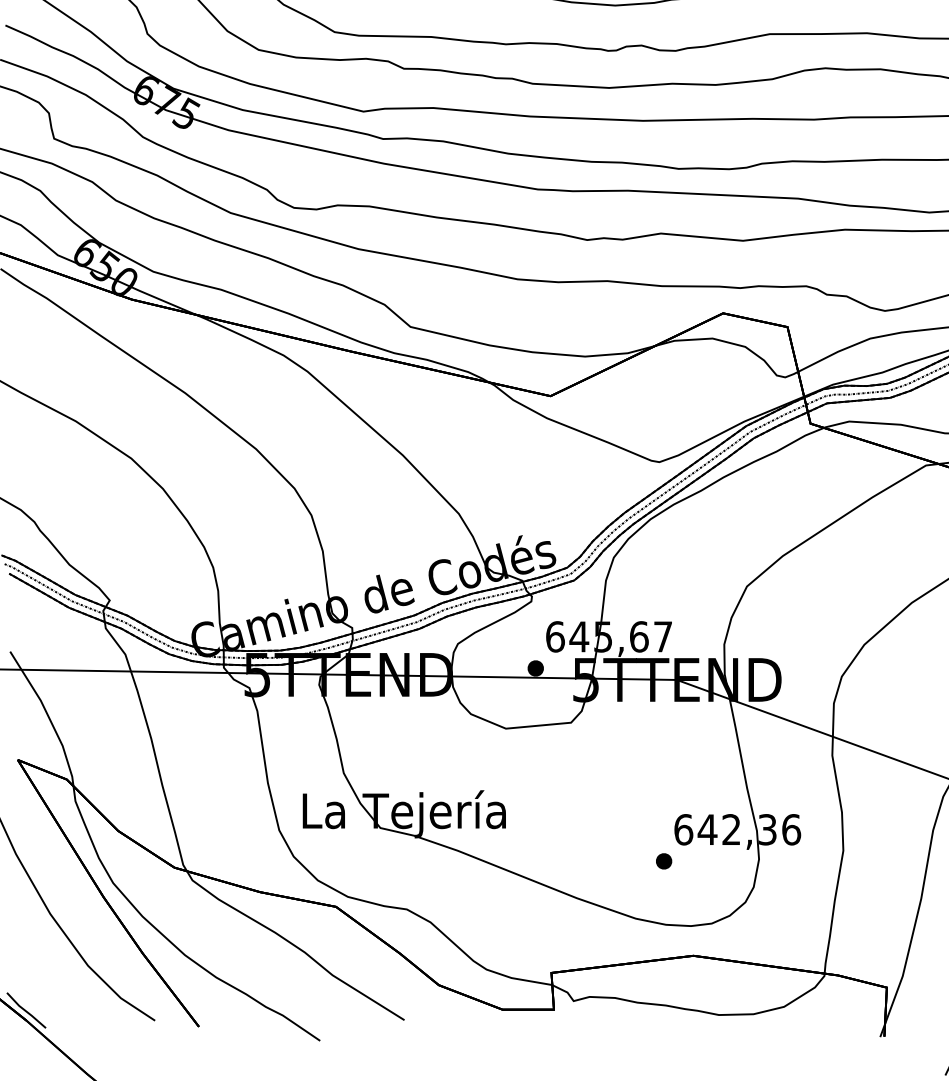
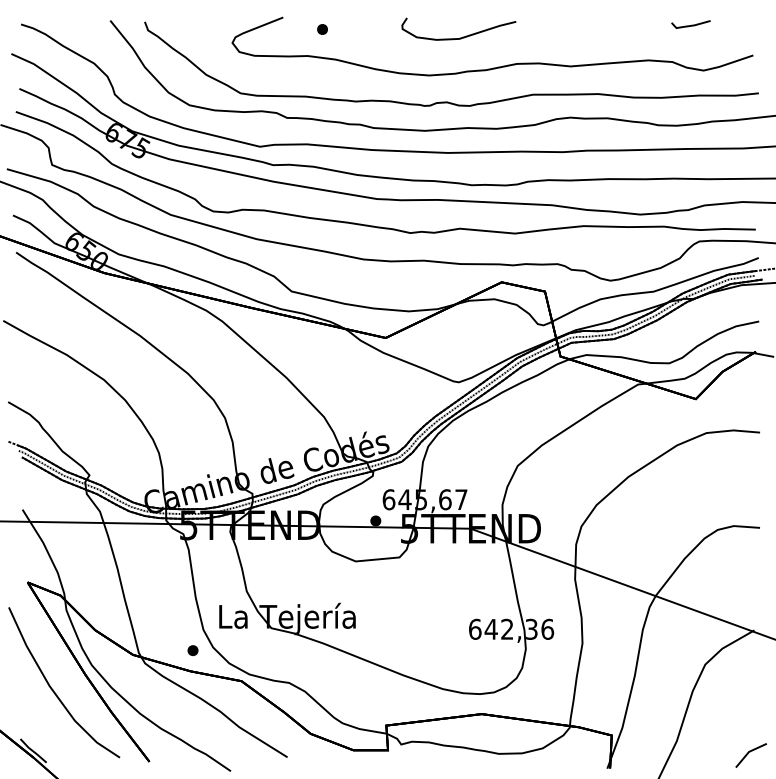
part: (663, 861) -> (192, 650), moved

